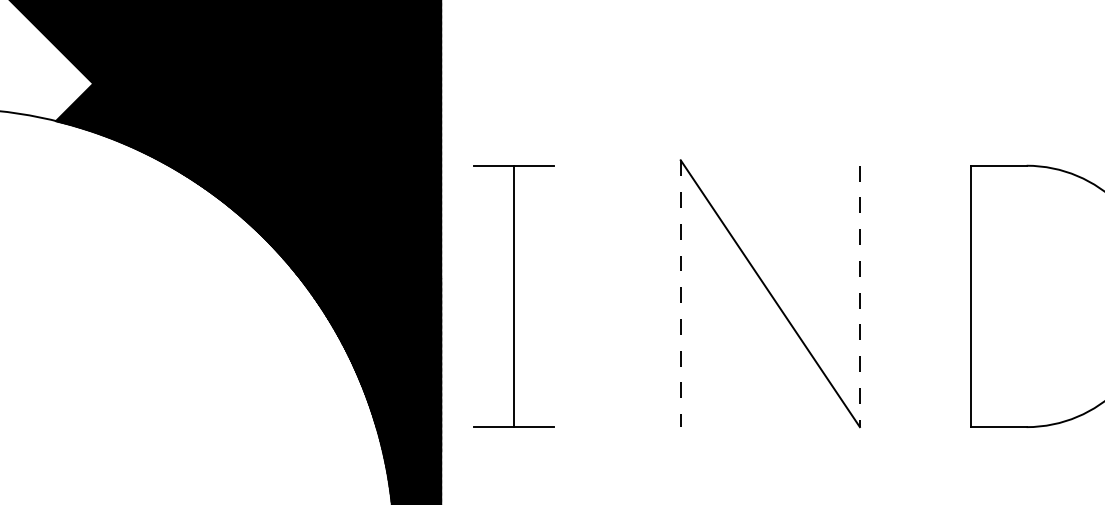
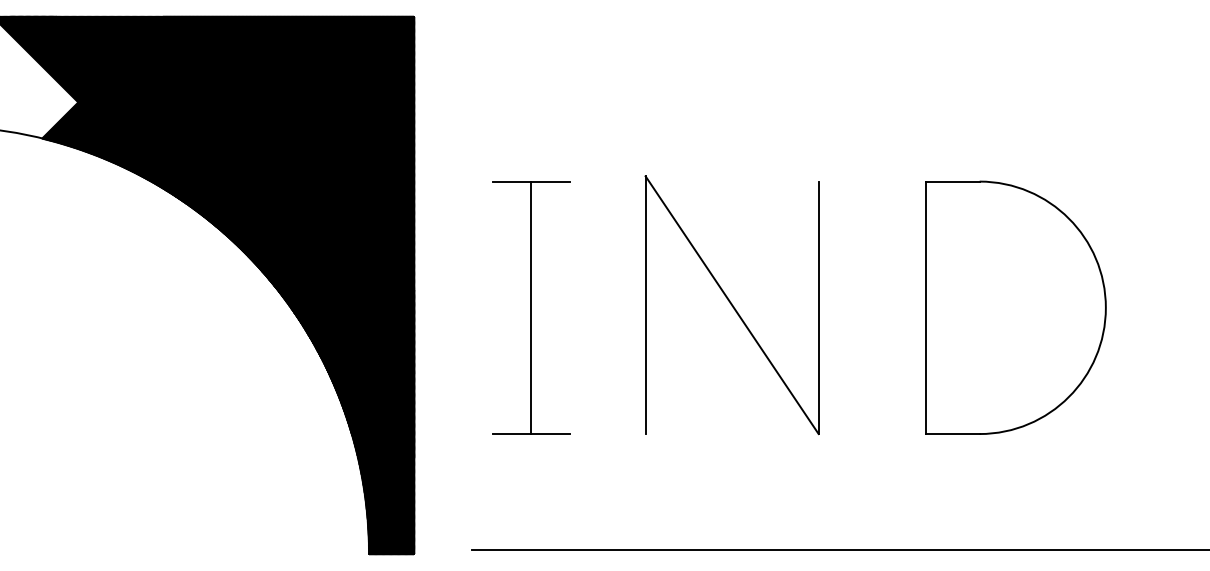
line: (680, 294) -> (645, 305), dashed -> solid
part: (513, 296) -> (531, 307), moved
line: (859, 297) -> (818, 308), dashed -> solid

